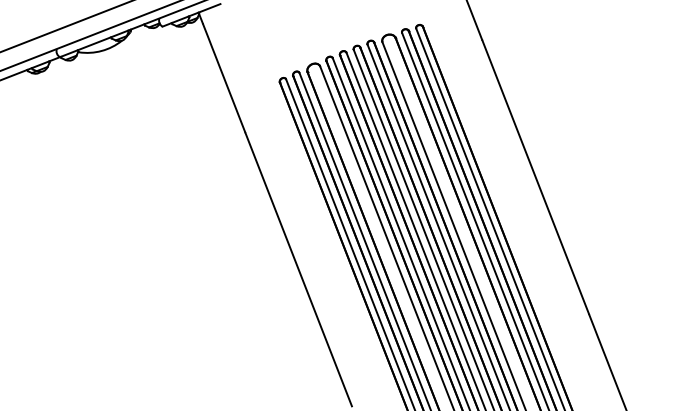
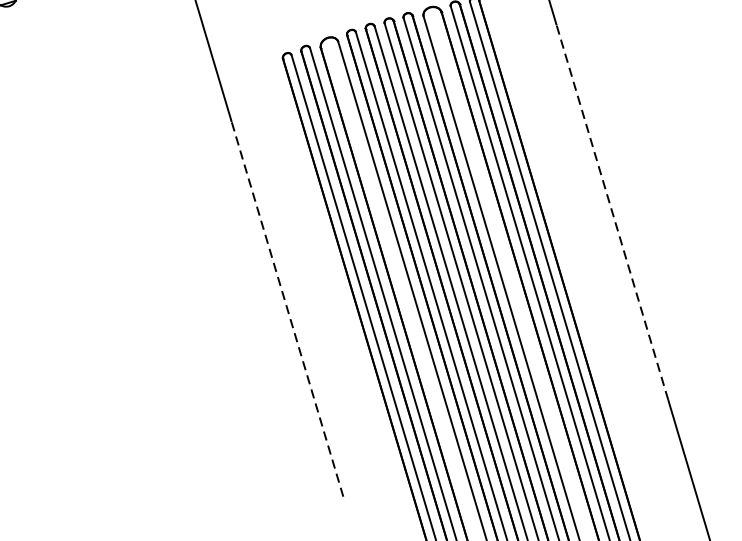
line: (535, 177) -> (612, 212), solid -> dashed
line: (298, 269) -> (287, 309), solid -> dashed

